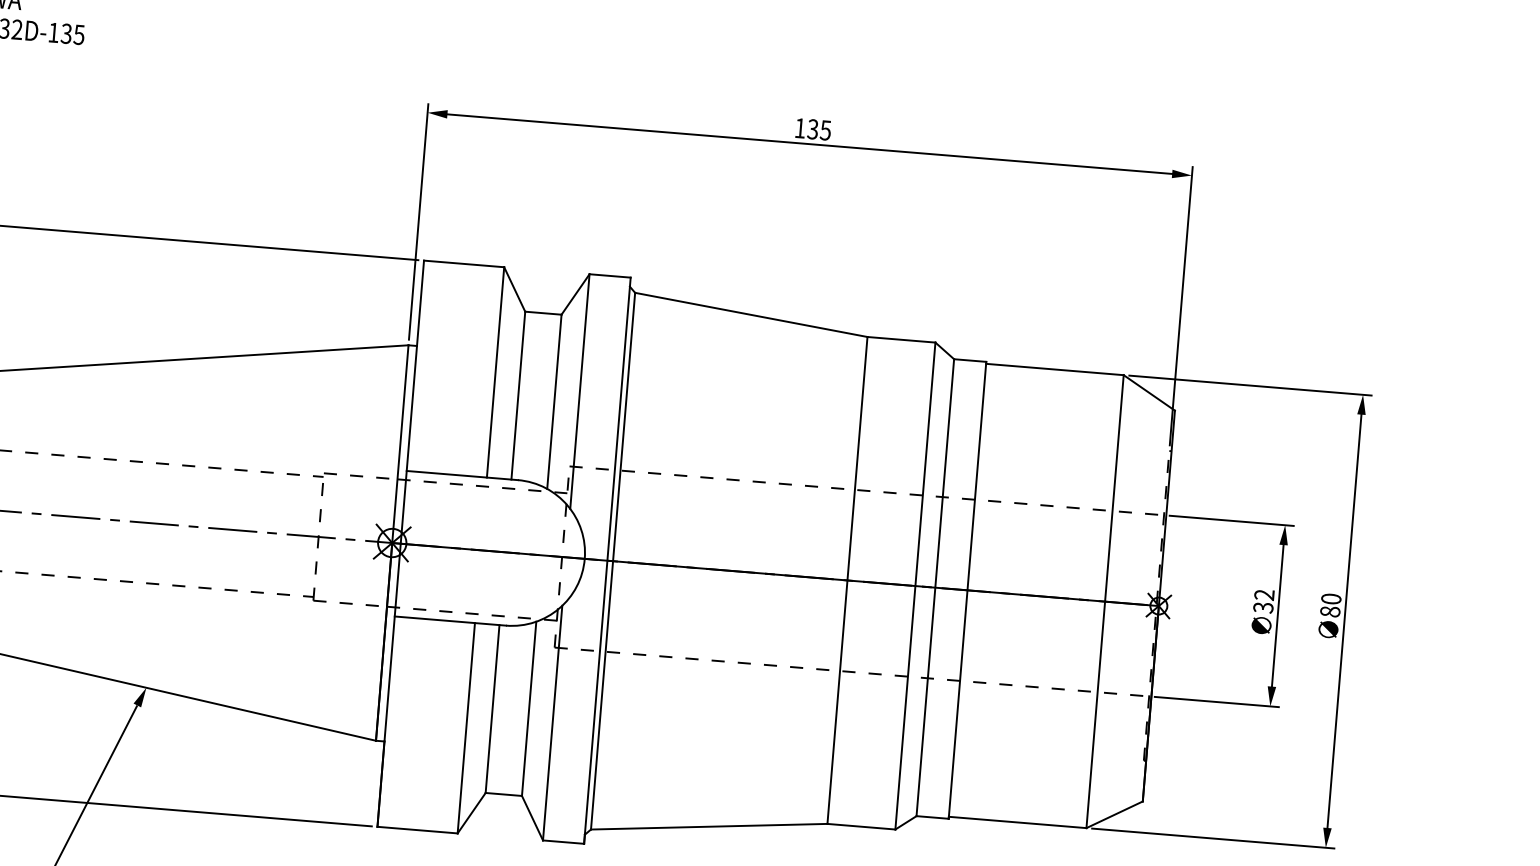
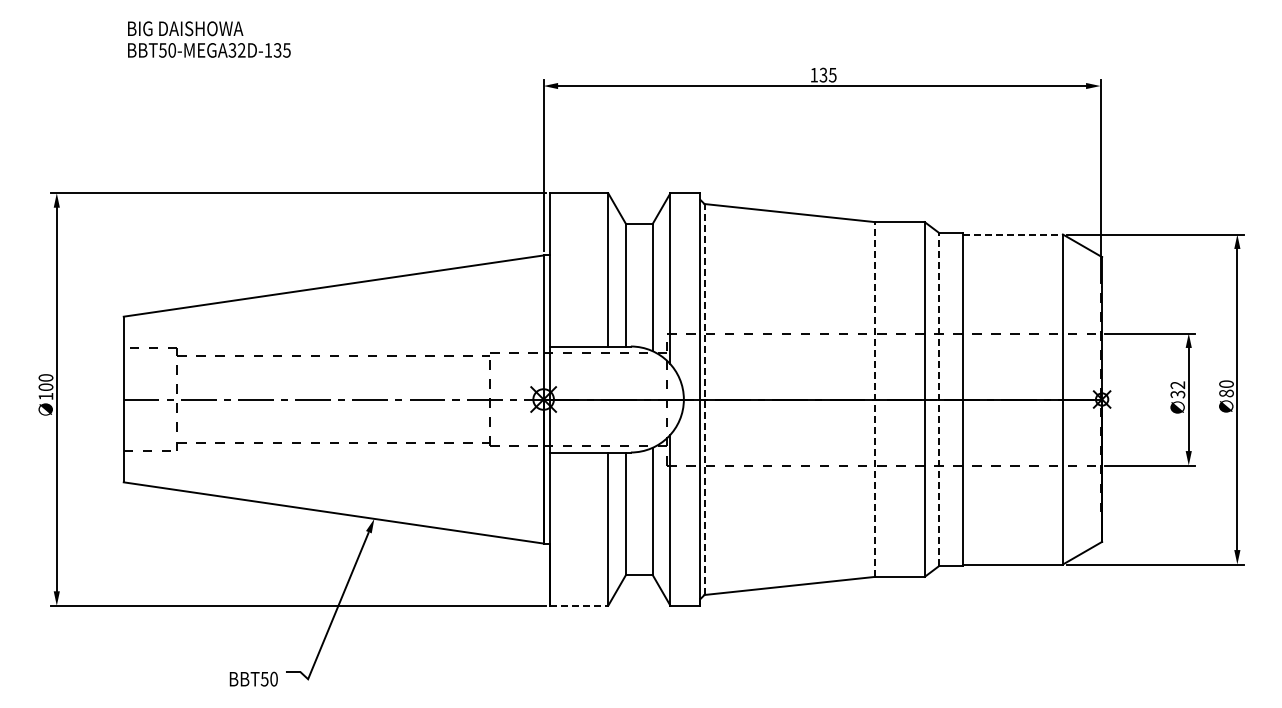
line: (1055, 369) -> (1013, 234), solid -> dashed
line: (613, 561) -> (704, 399), solid -> dashed
line: (847, 580) -> (875, 399), solid -> dashed
line: (935, 587) -> (939, 399), solid -> dashed
line: (418, 829) -> (579, 605), solid -> dashed

